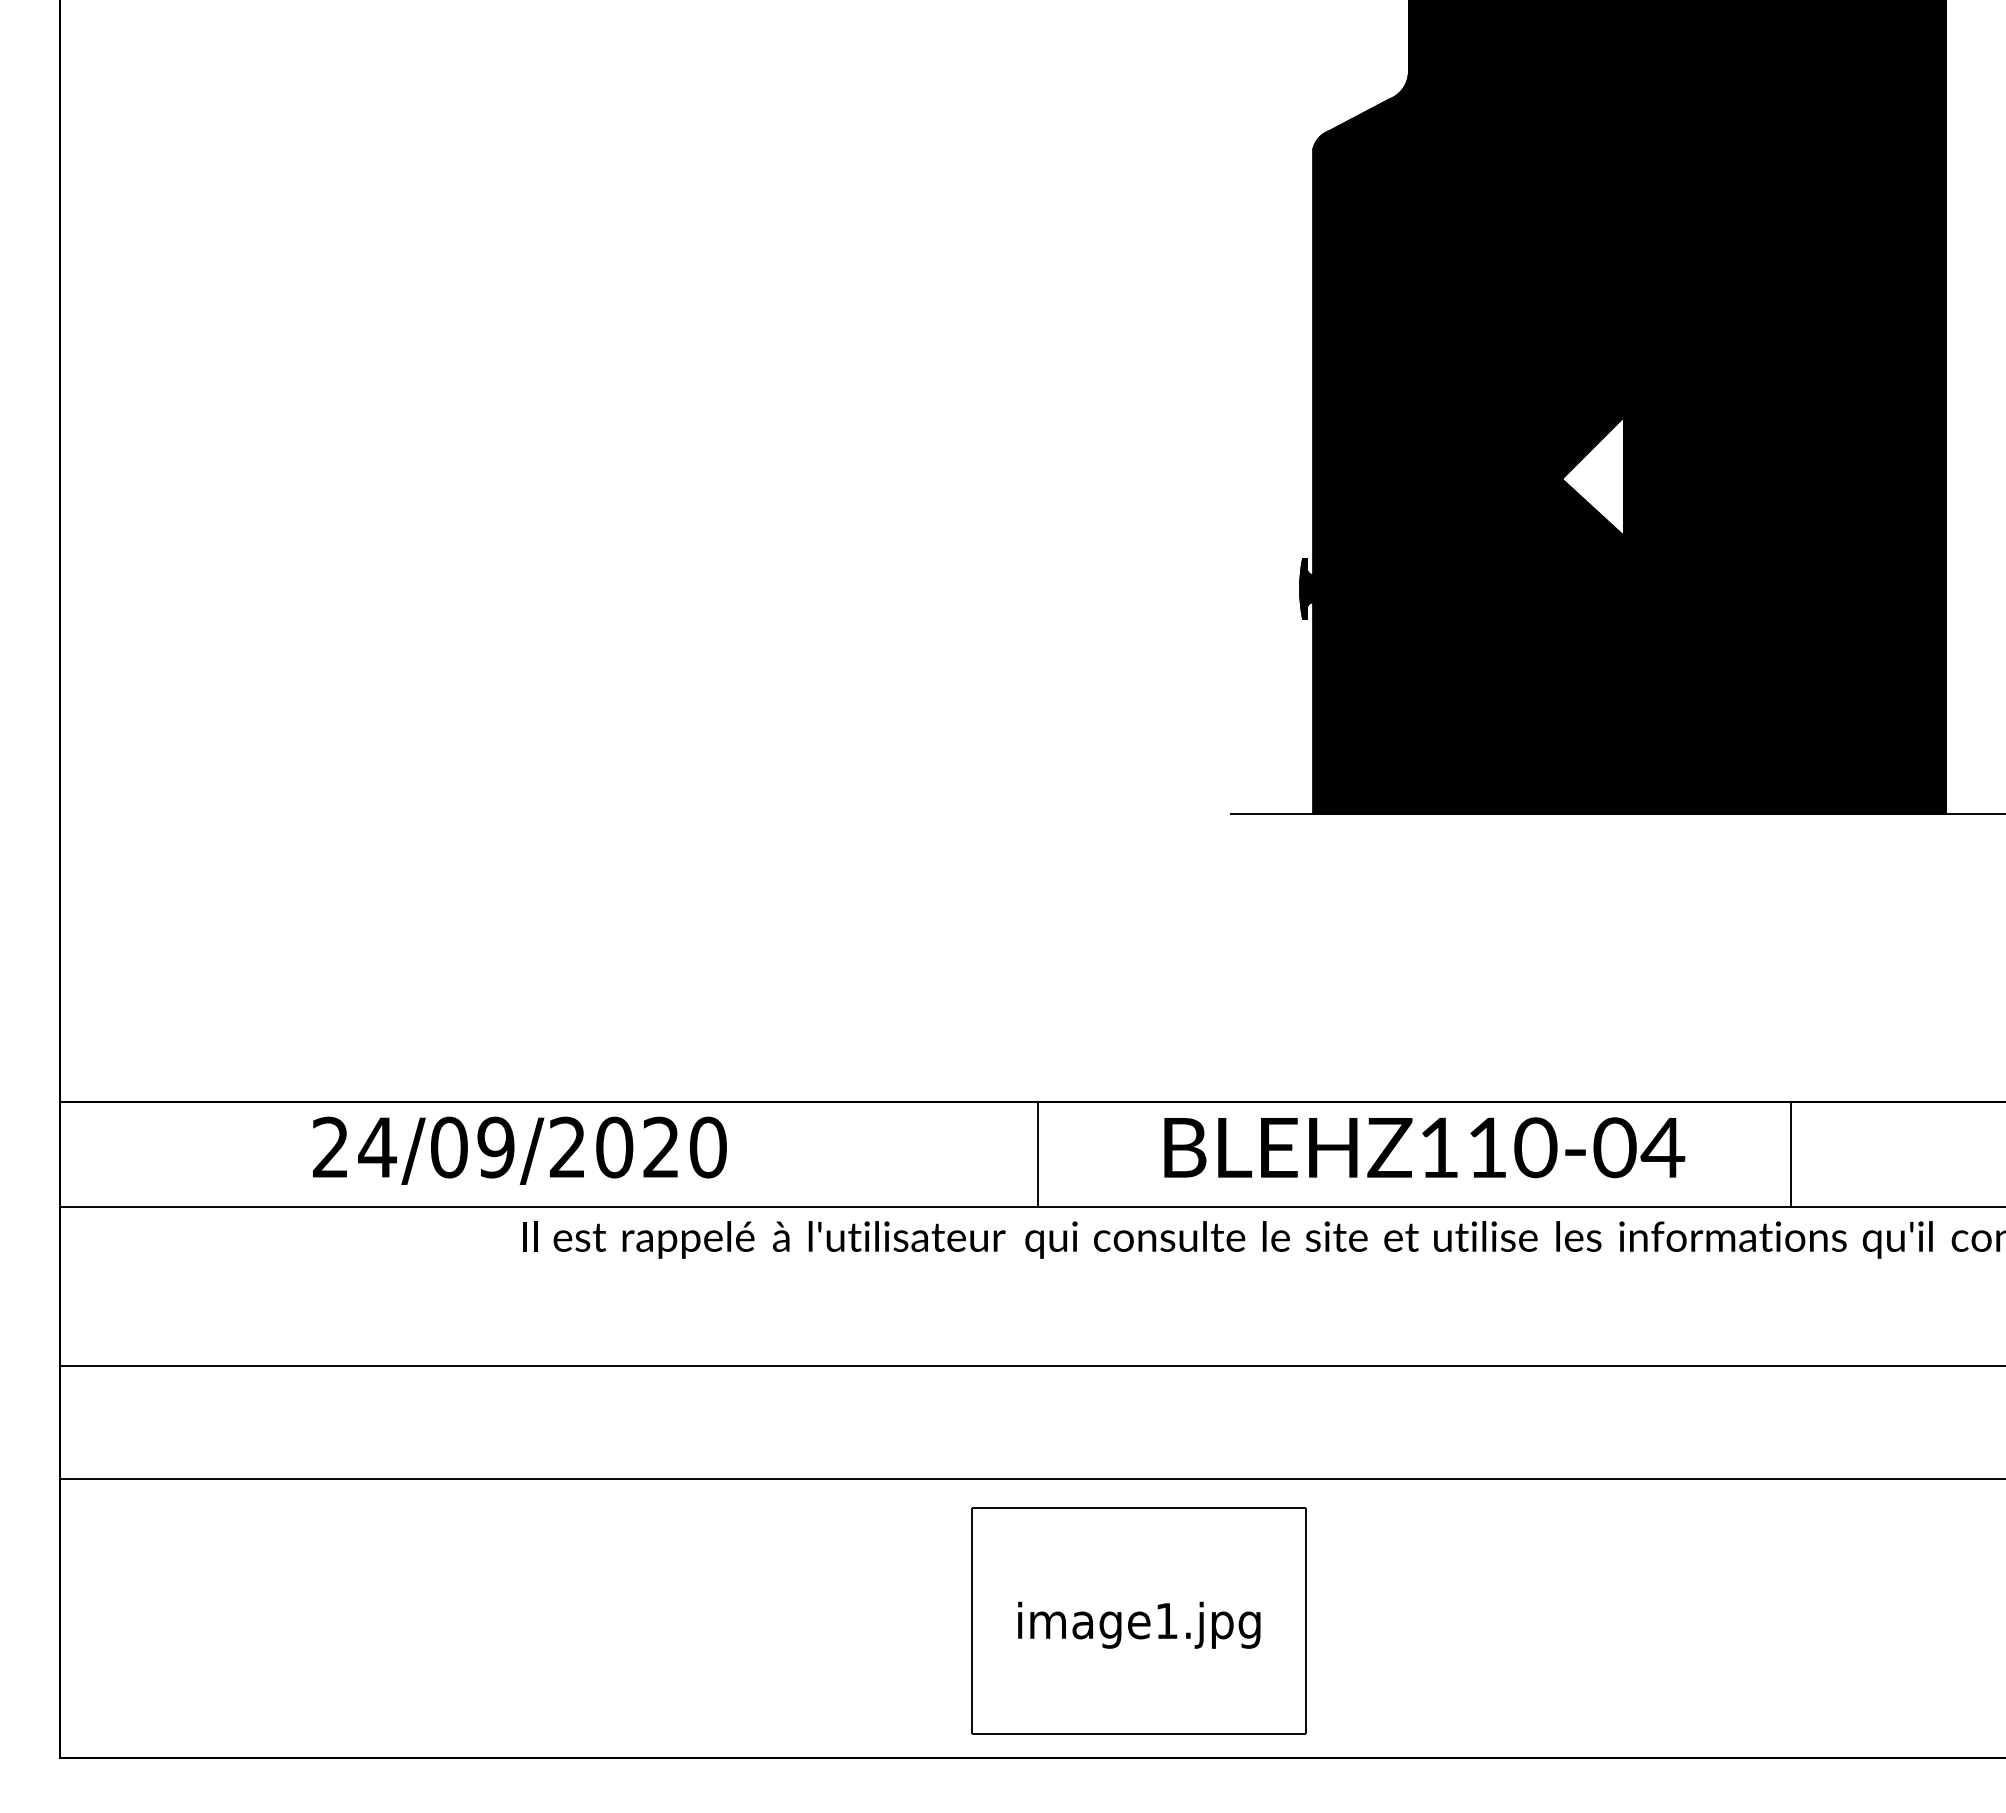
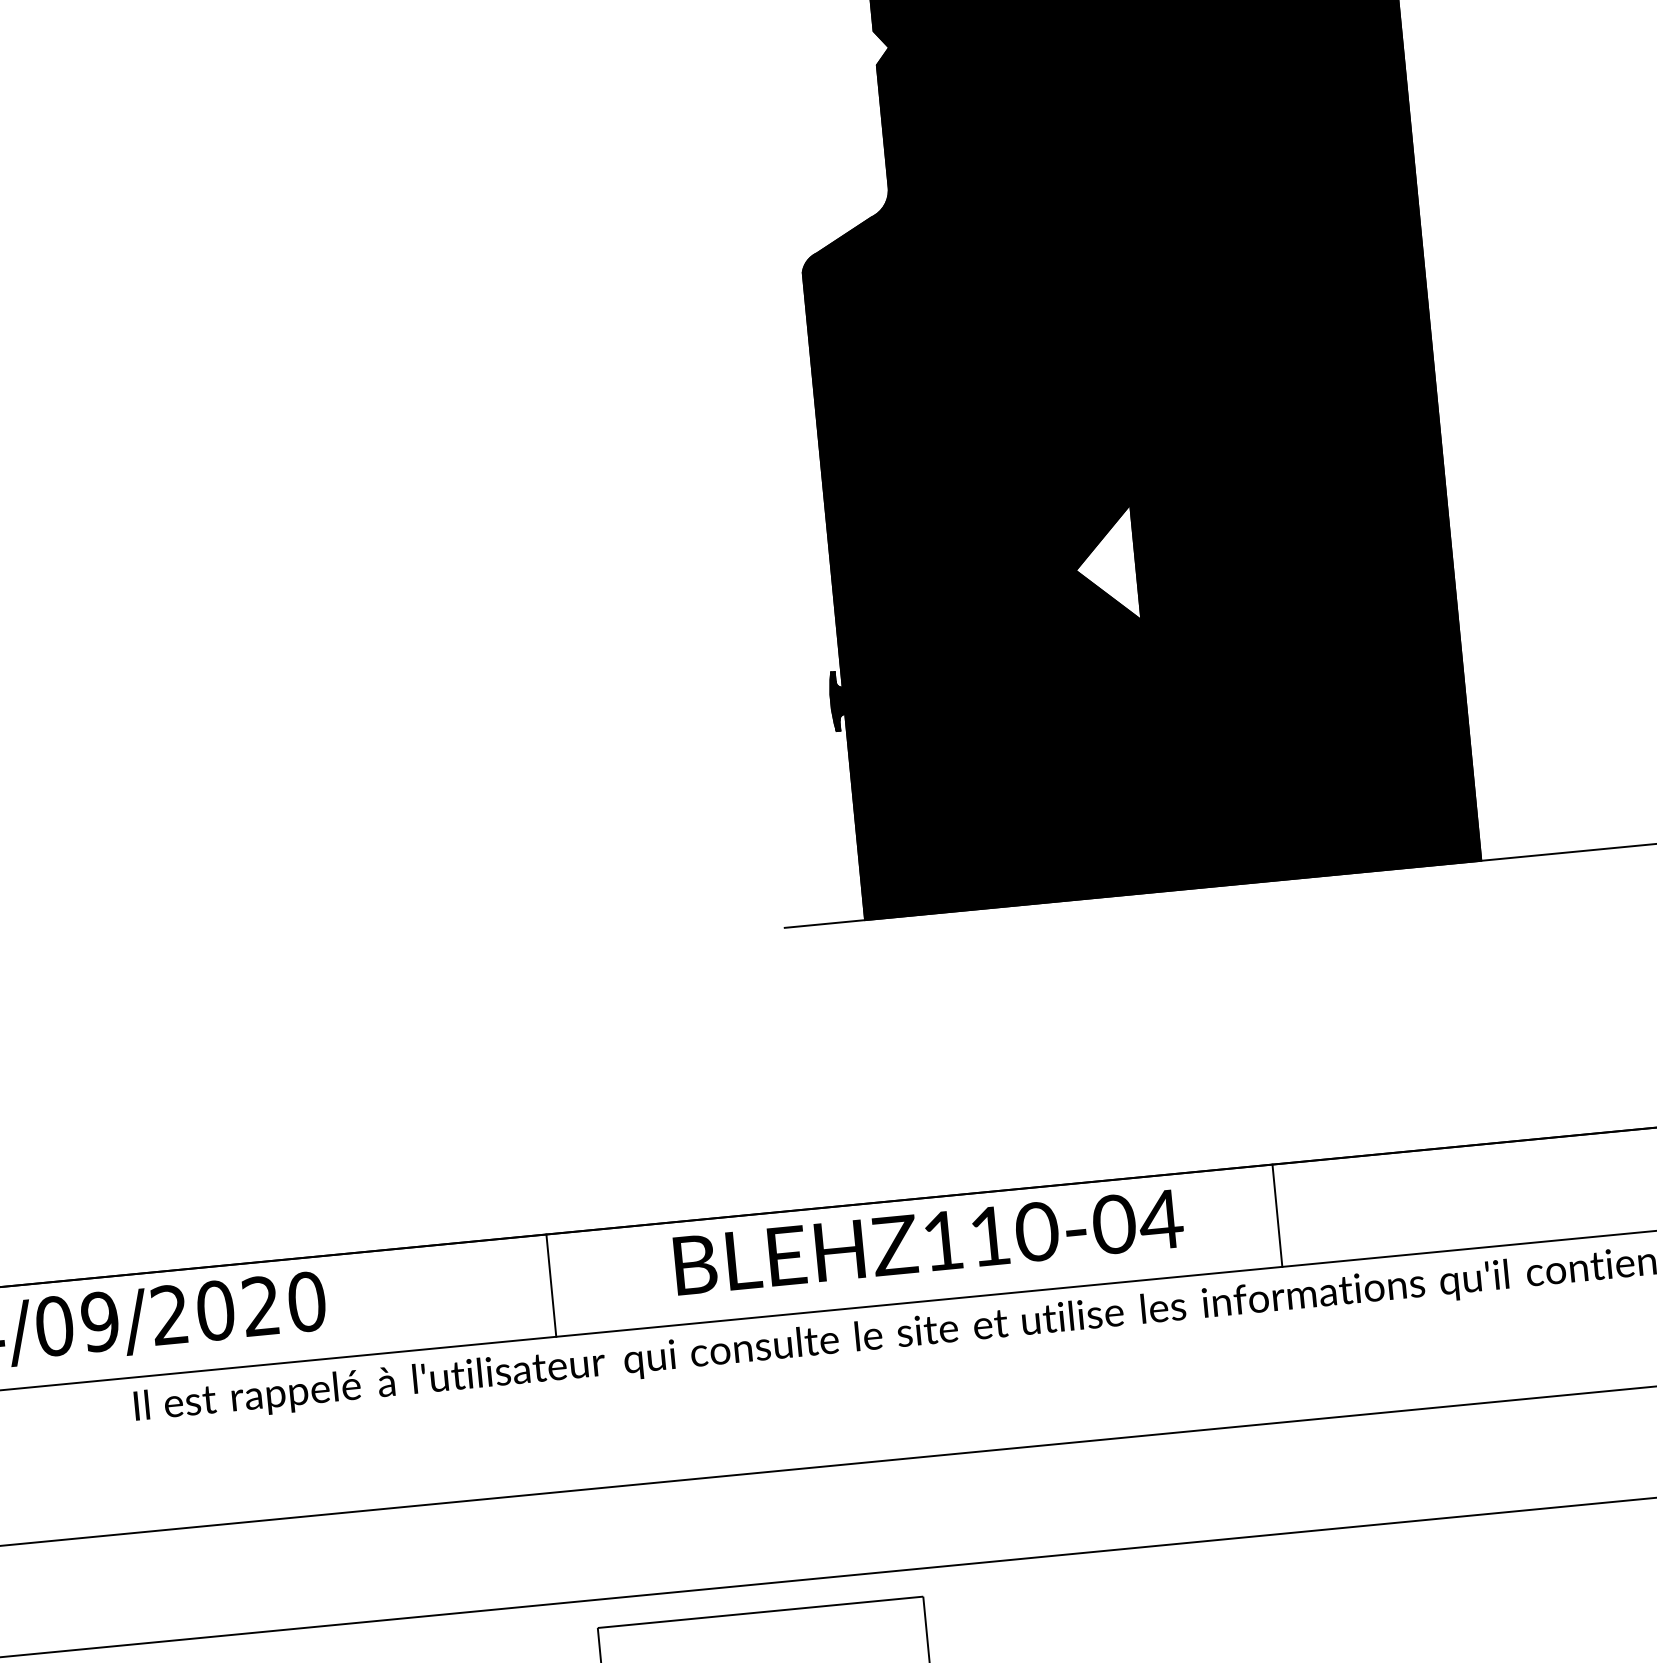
text: (1424, 1147) -> (928, 1241), moved
line: (1038, 1154) -> (551, 1285), moved
line: (1790, 1154) -> (1277, 1215), moved

